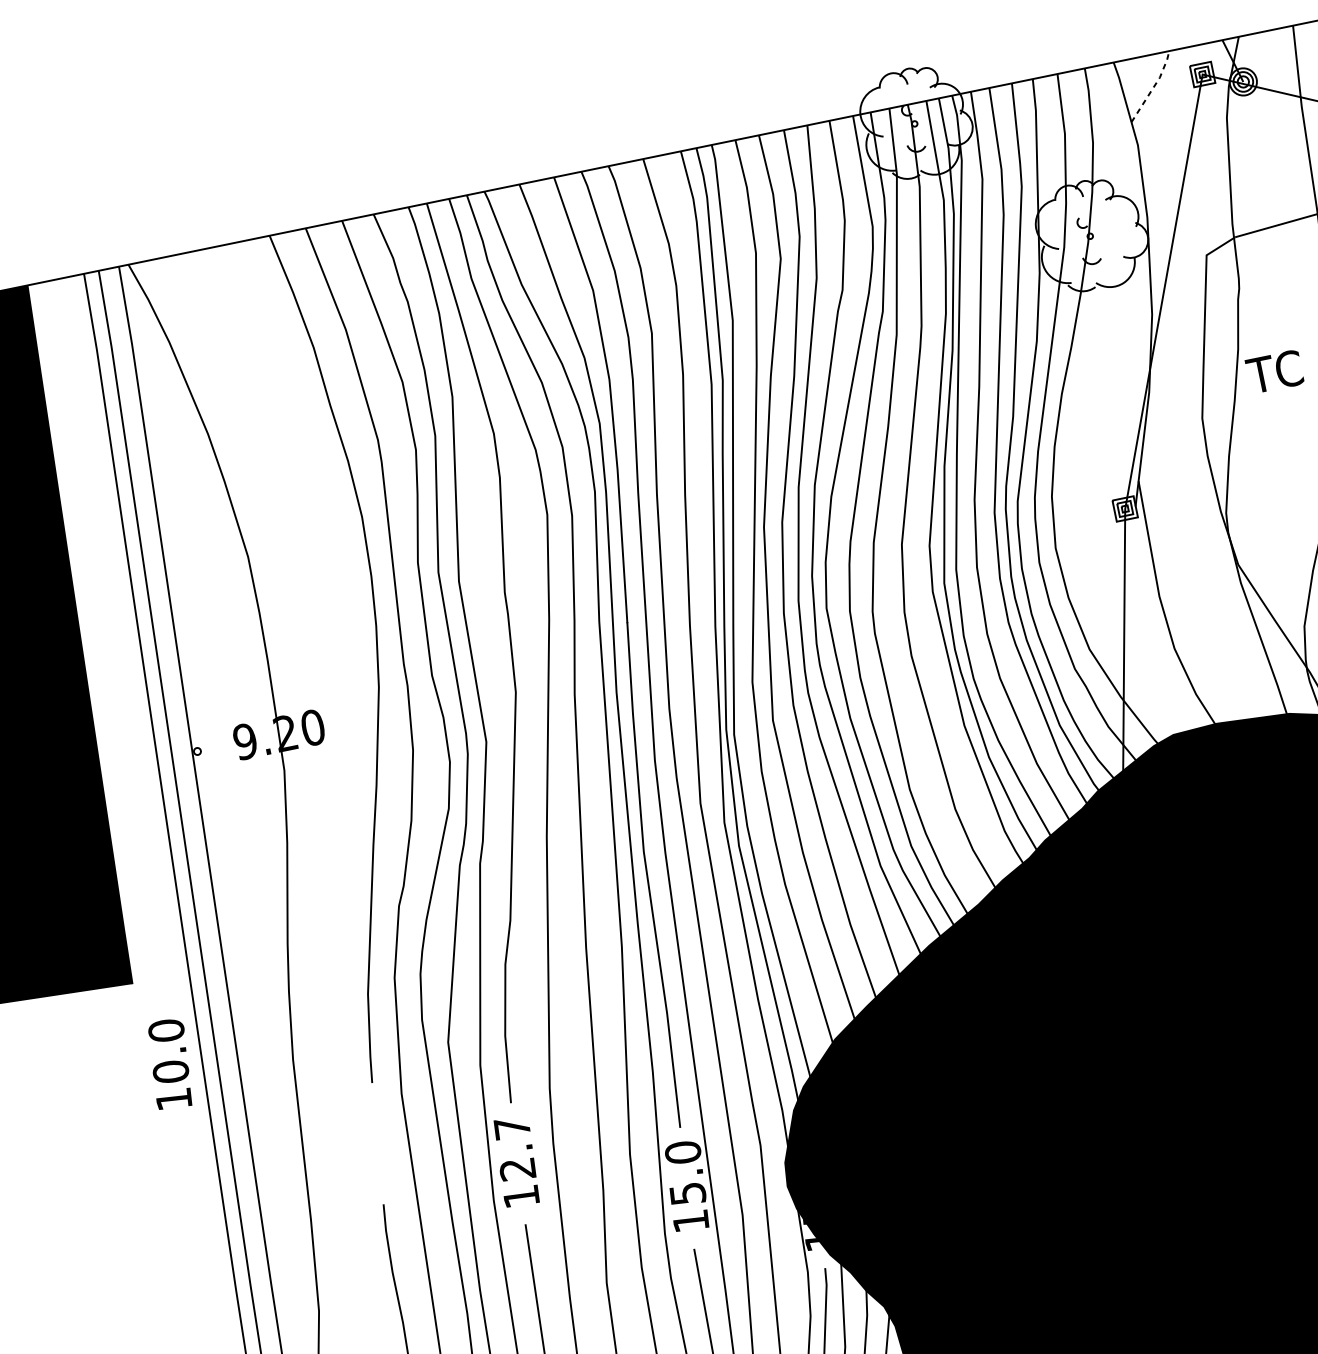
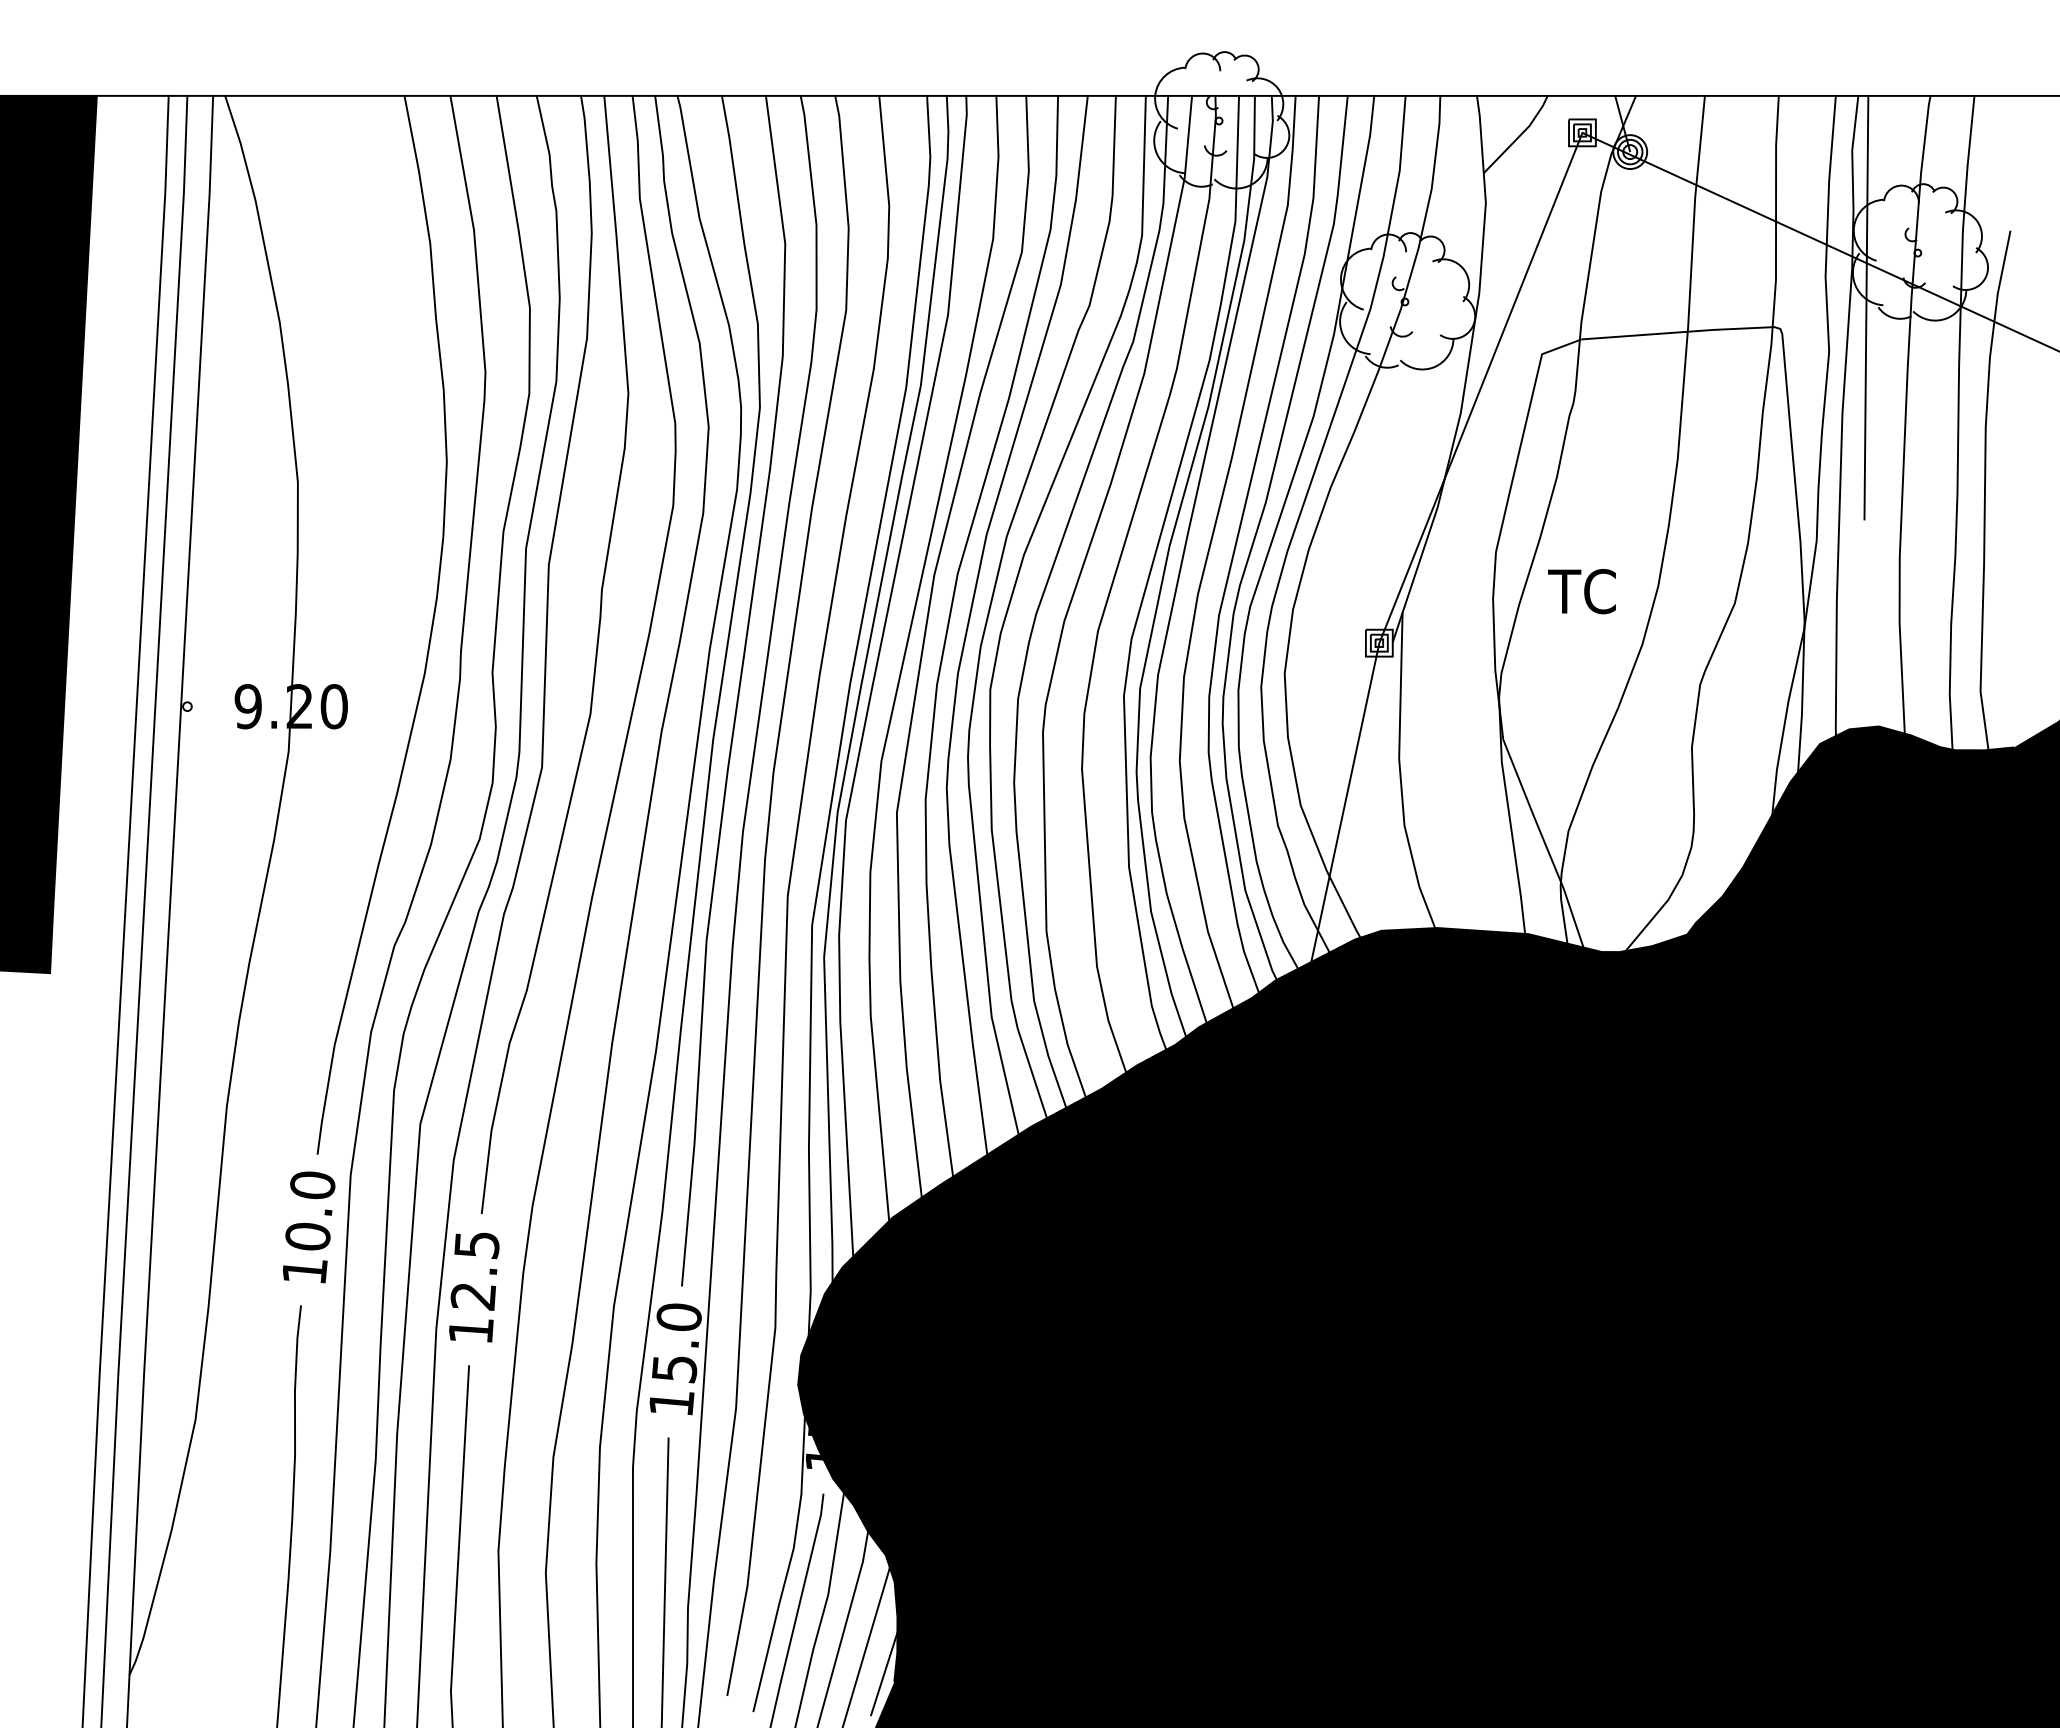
line: (1154, 86) -> (1520, 135), dashed -> solid
text: (1274, 371) -> (1581, 591), moved
text: (169, 1064) -> (308, 1227), moved
text: (511, 1128) -> (476, 1244), 12.7 -> 12.5

